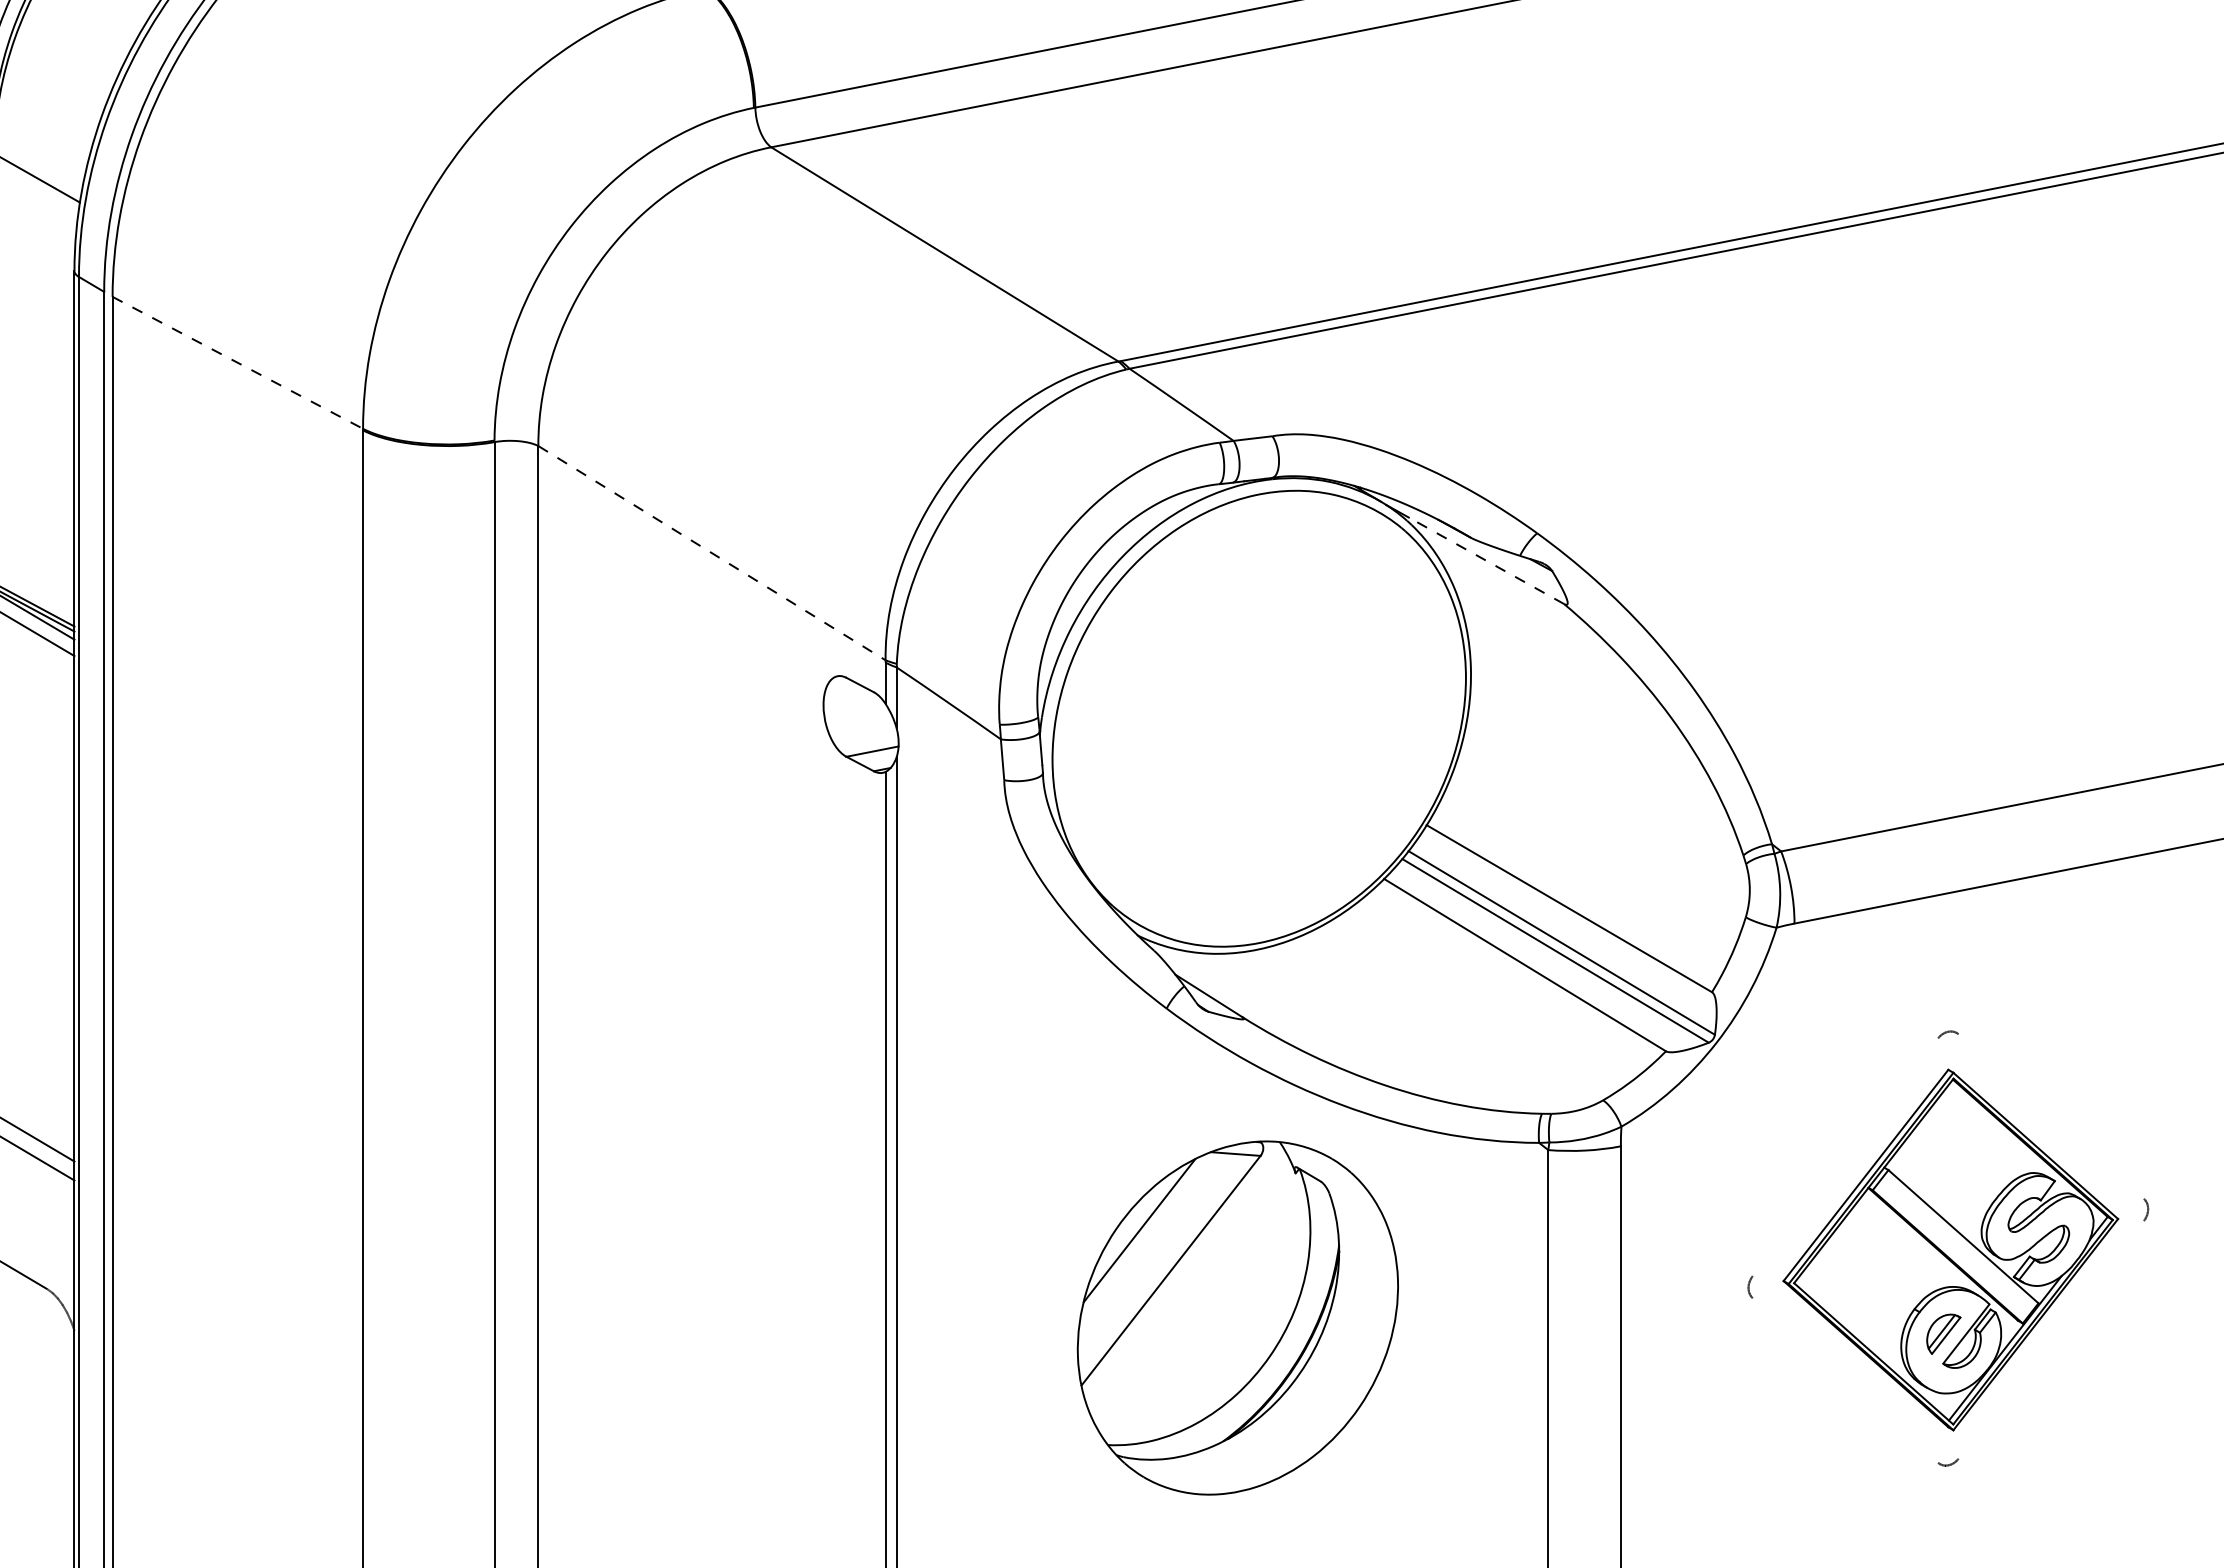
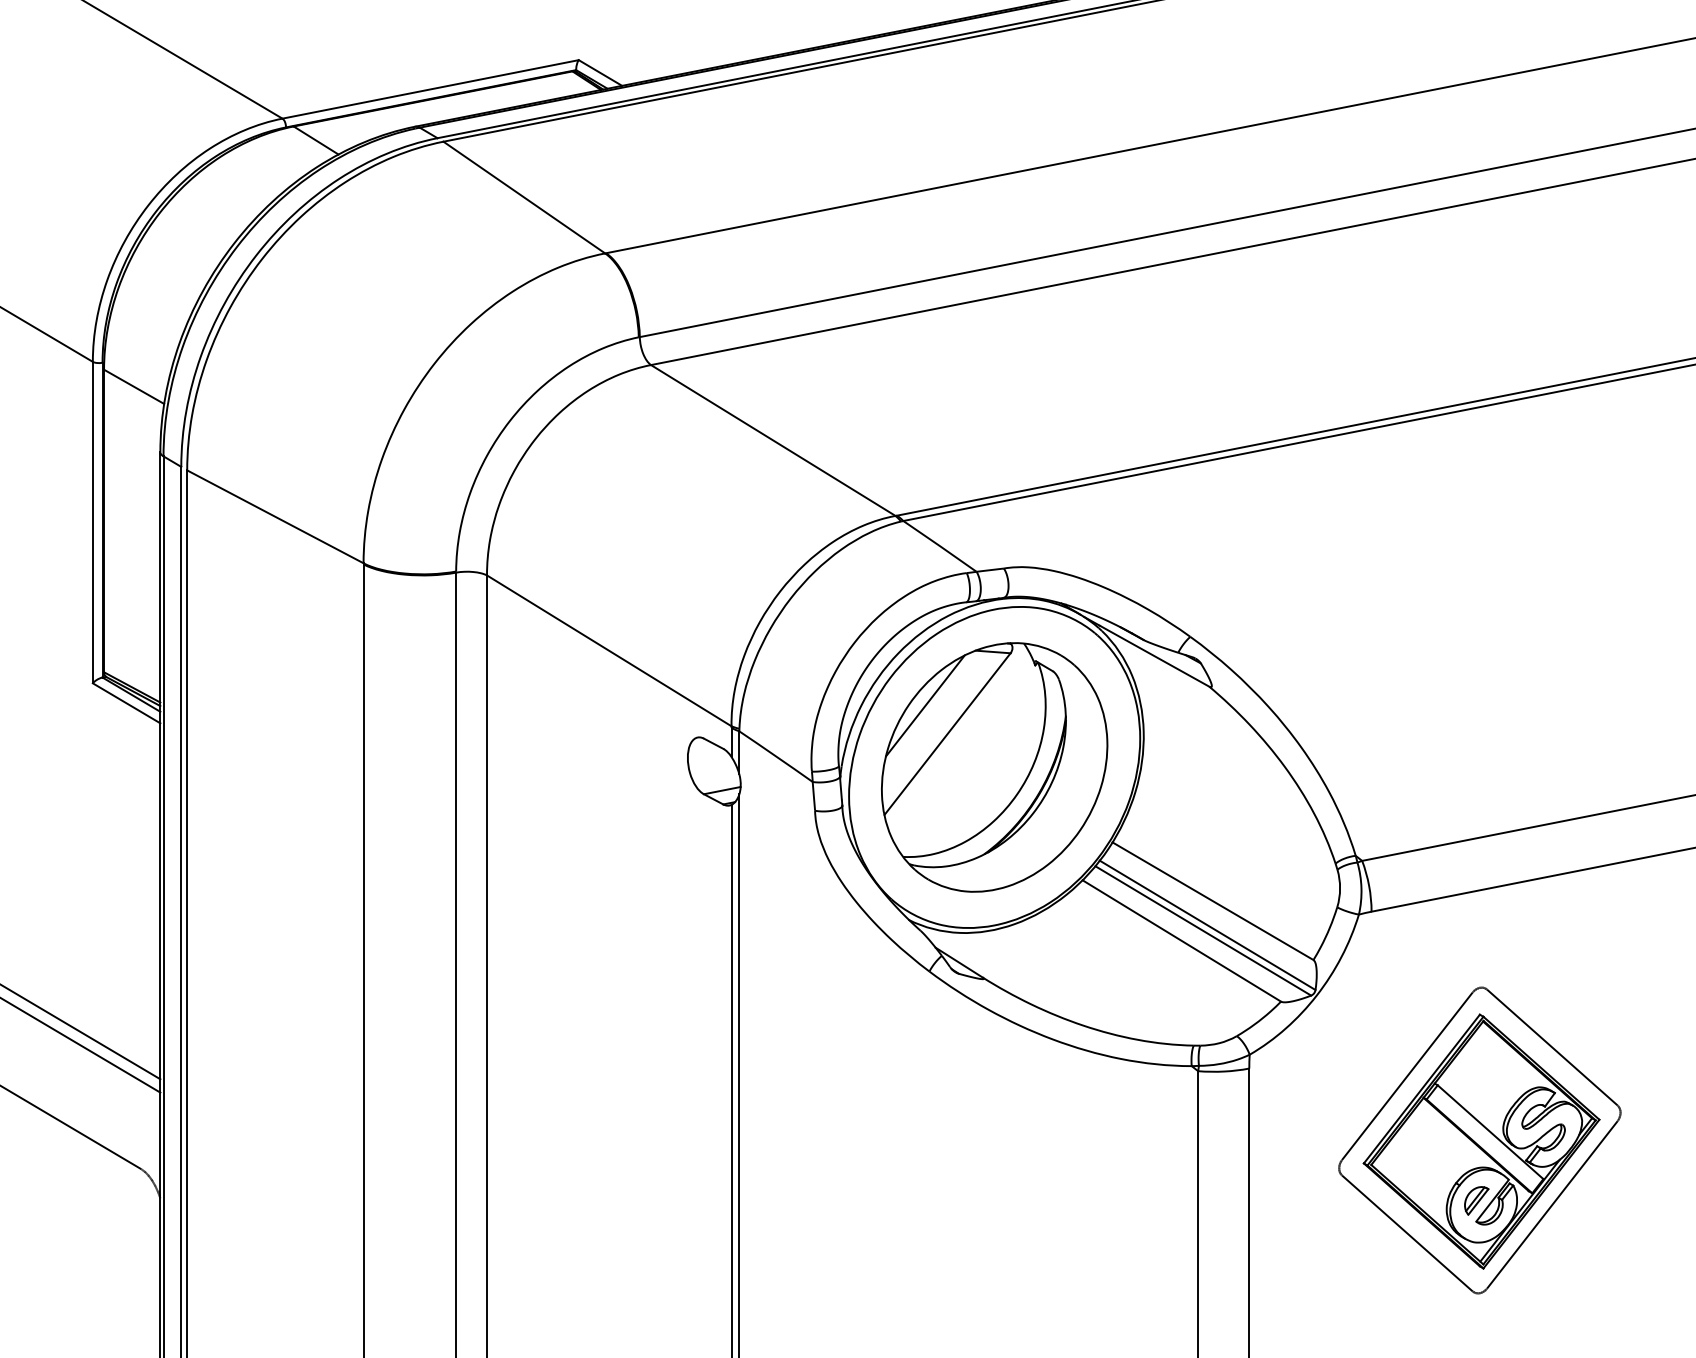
line: (237, 362) -> (275, 516), dashed -> solid
line: (712, 552) -> (609, 650), dashed -> solid
line: (1486, 561) -> (1154, 656), dashed -> solid
line: (2051, 1116) -> (1552, 1047), added
line: (1845, 1156) -> (1407, 1075), added
part: (1237, 1318) -> (994, 767), moved
line: (2051, 1339) -> (1552, 1204), added
line: (1845, 1380) -> (1407, 1233), added

